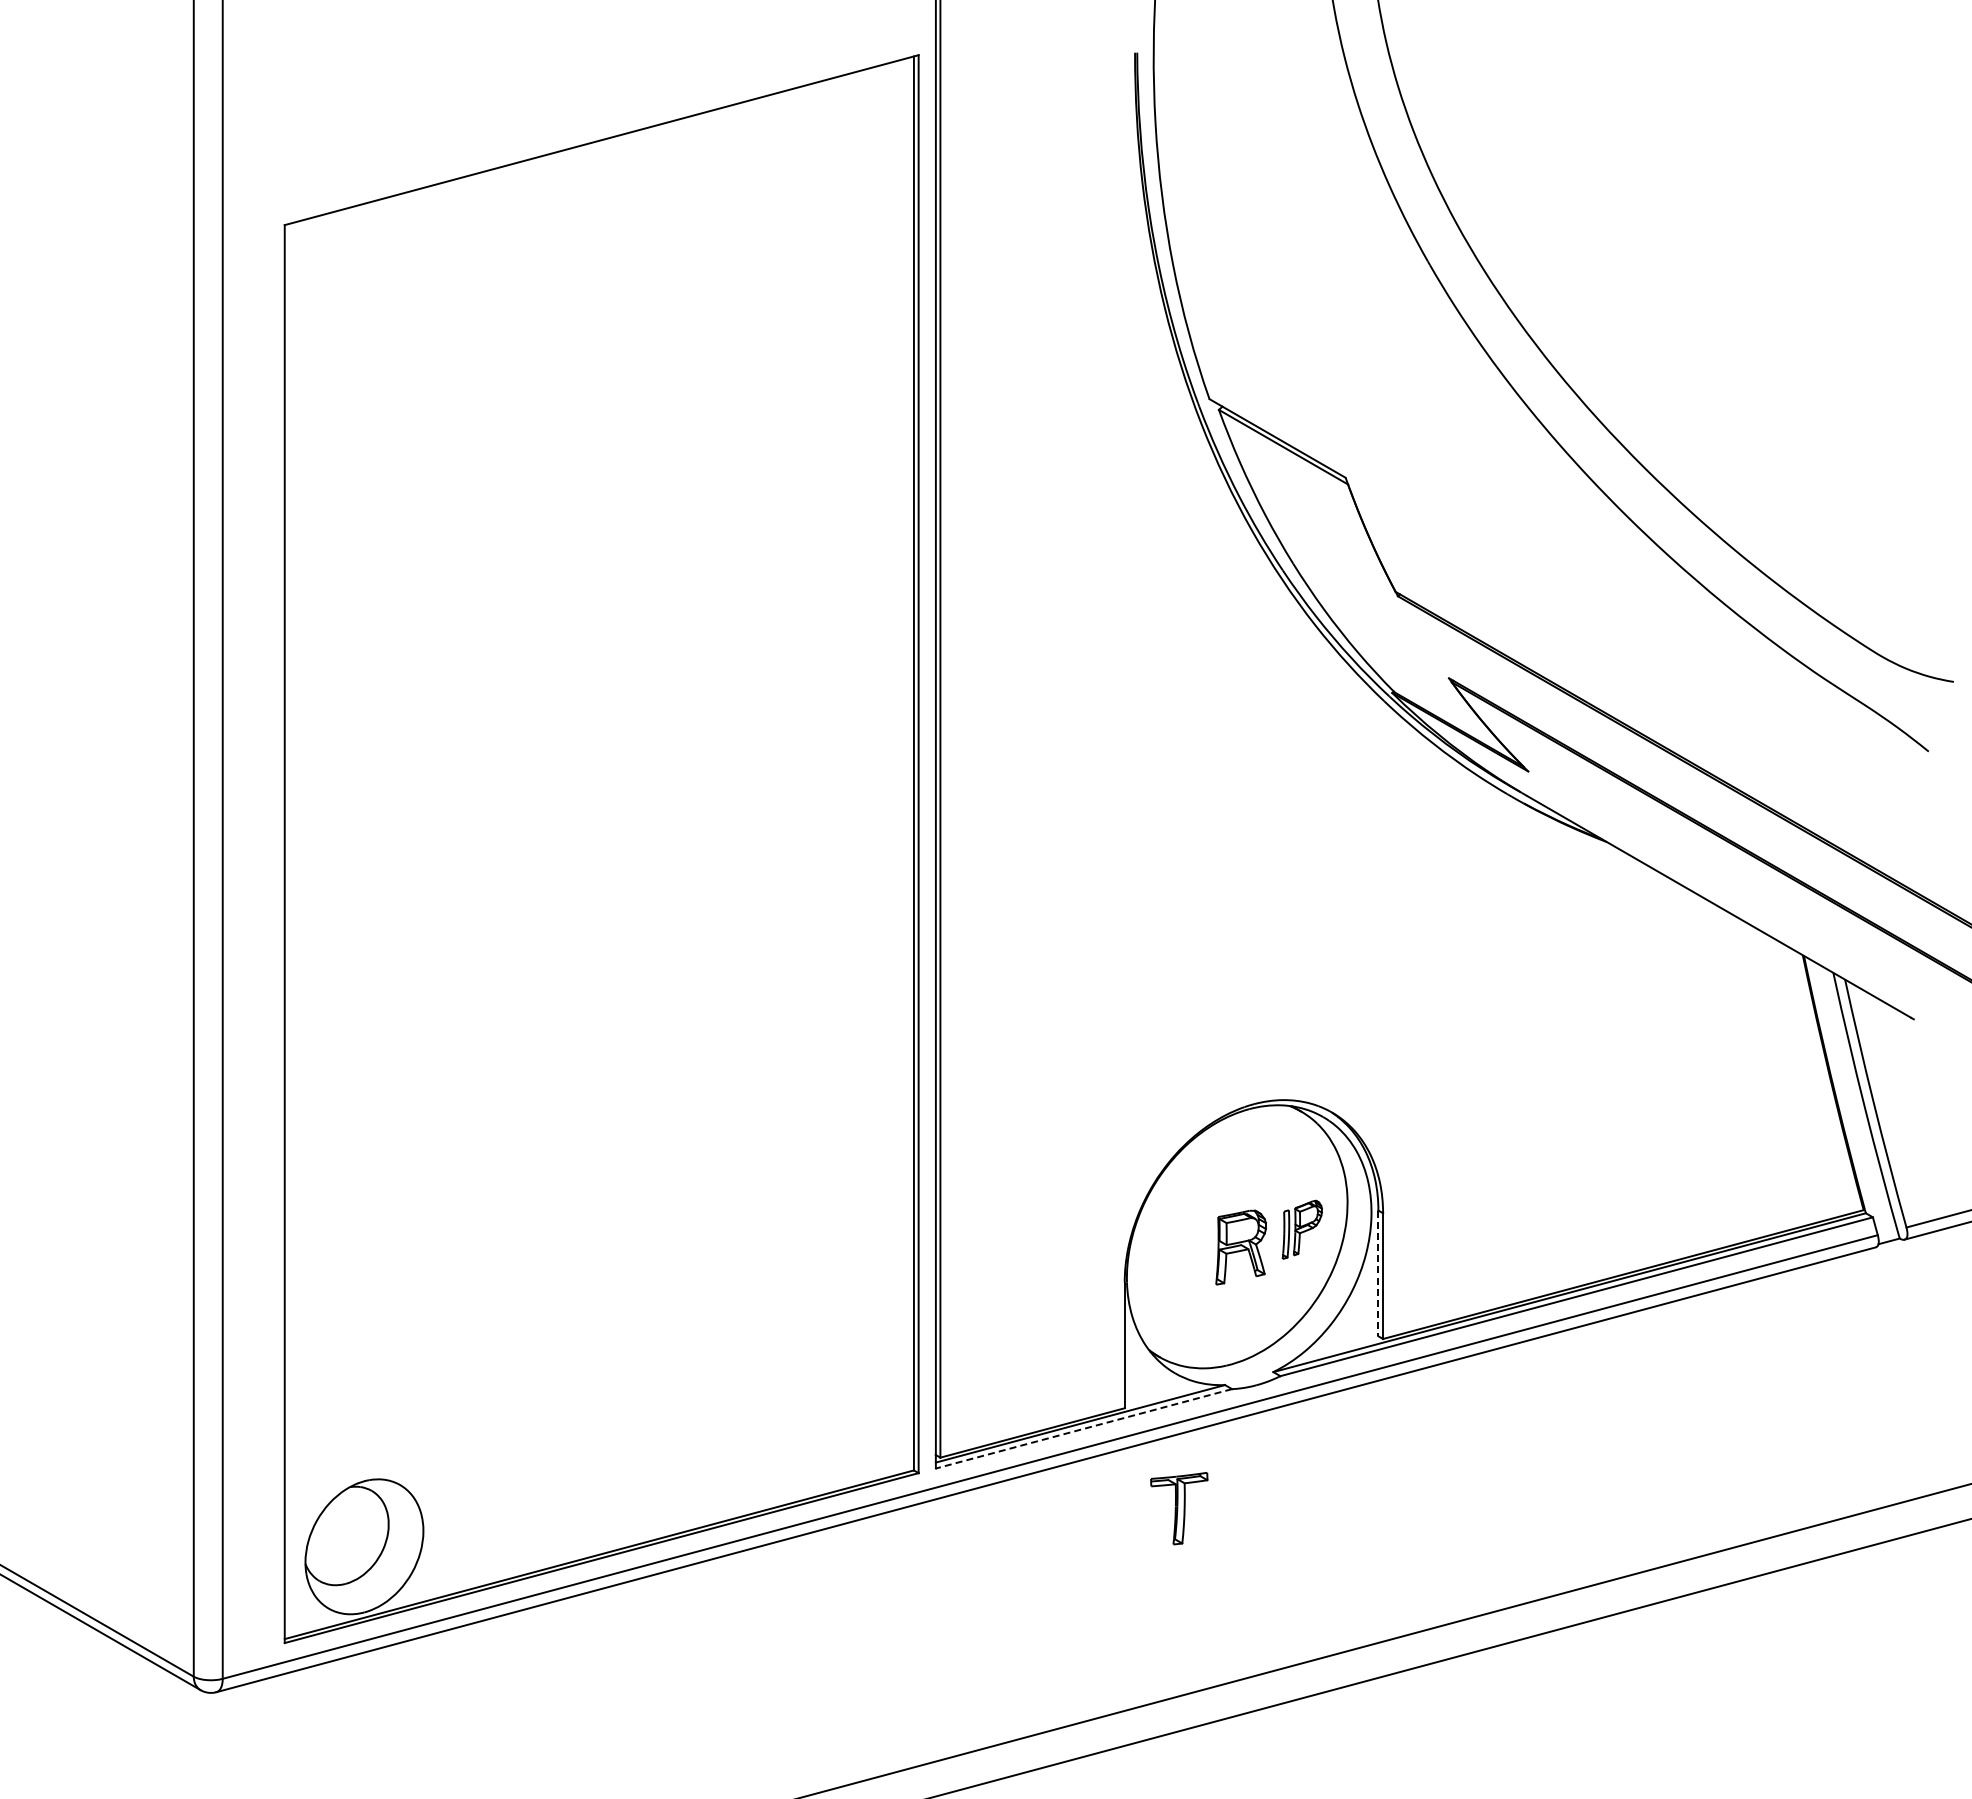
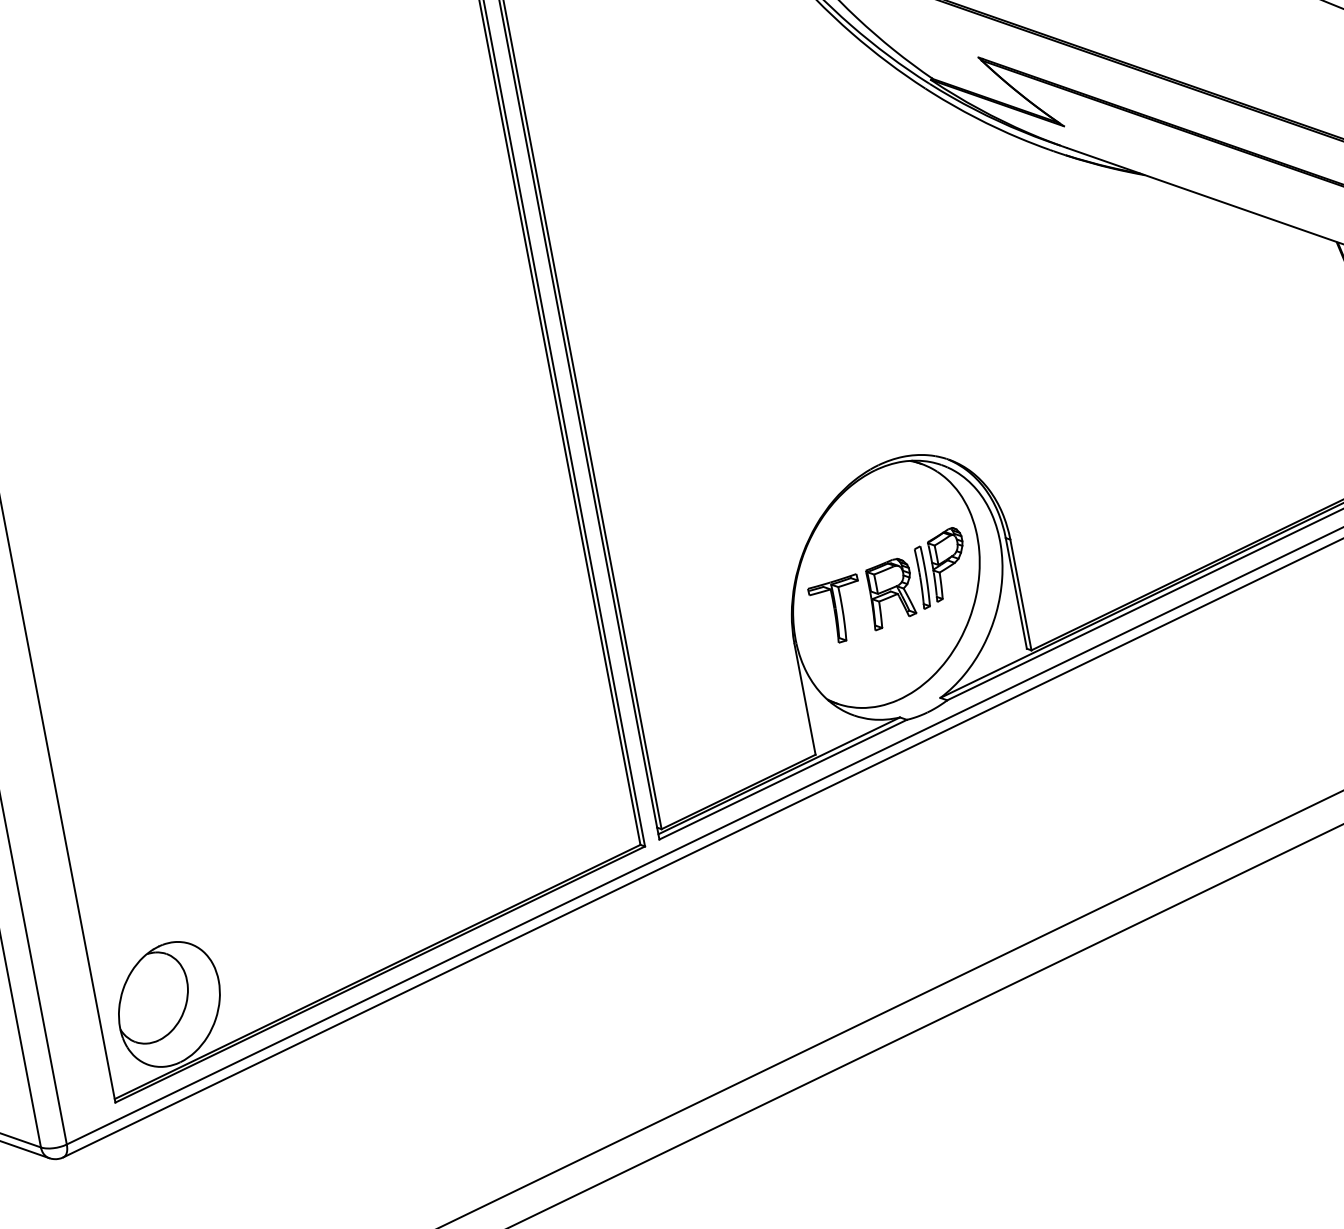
part: (1302, 1229) -> (942, 567), size x1.43
line: (1378, 1273) -> (1016, 593), dashed -> solid
line: (1083, 1428) -> (782, 779), dashed -> solid
part: (1179, 1508) -> (838, 610), moved

